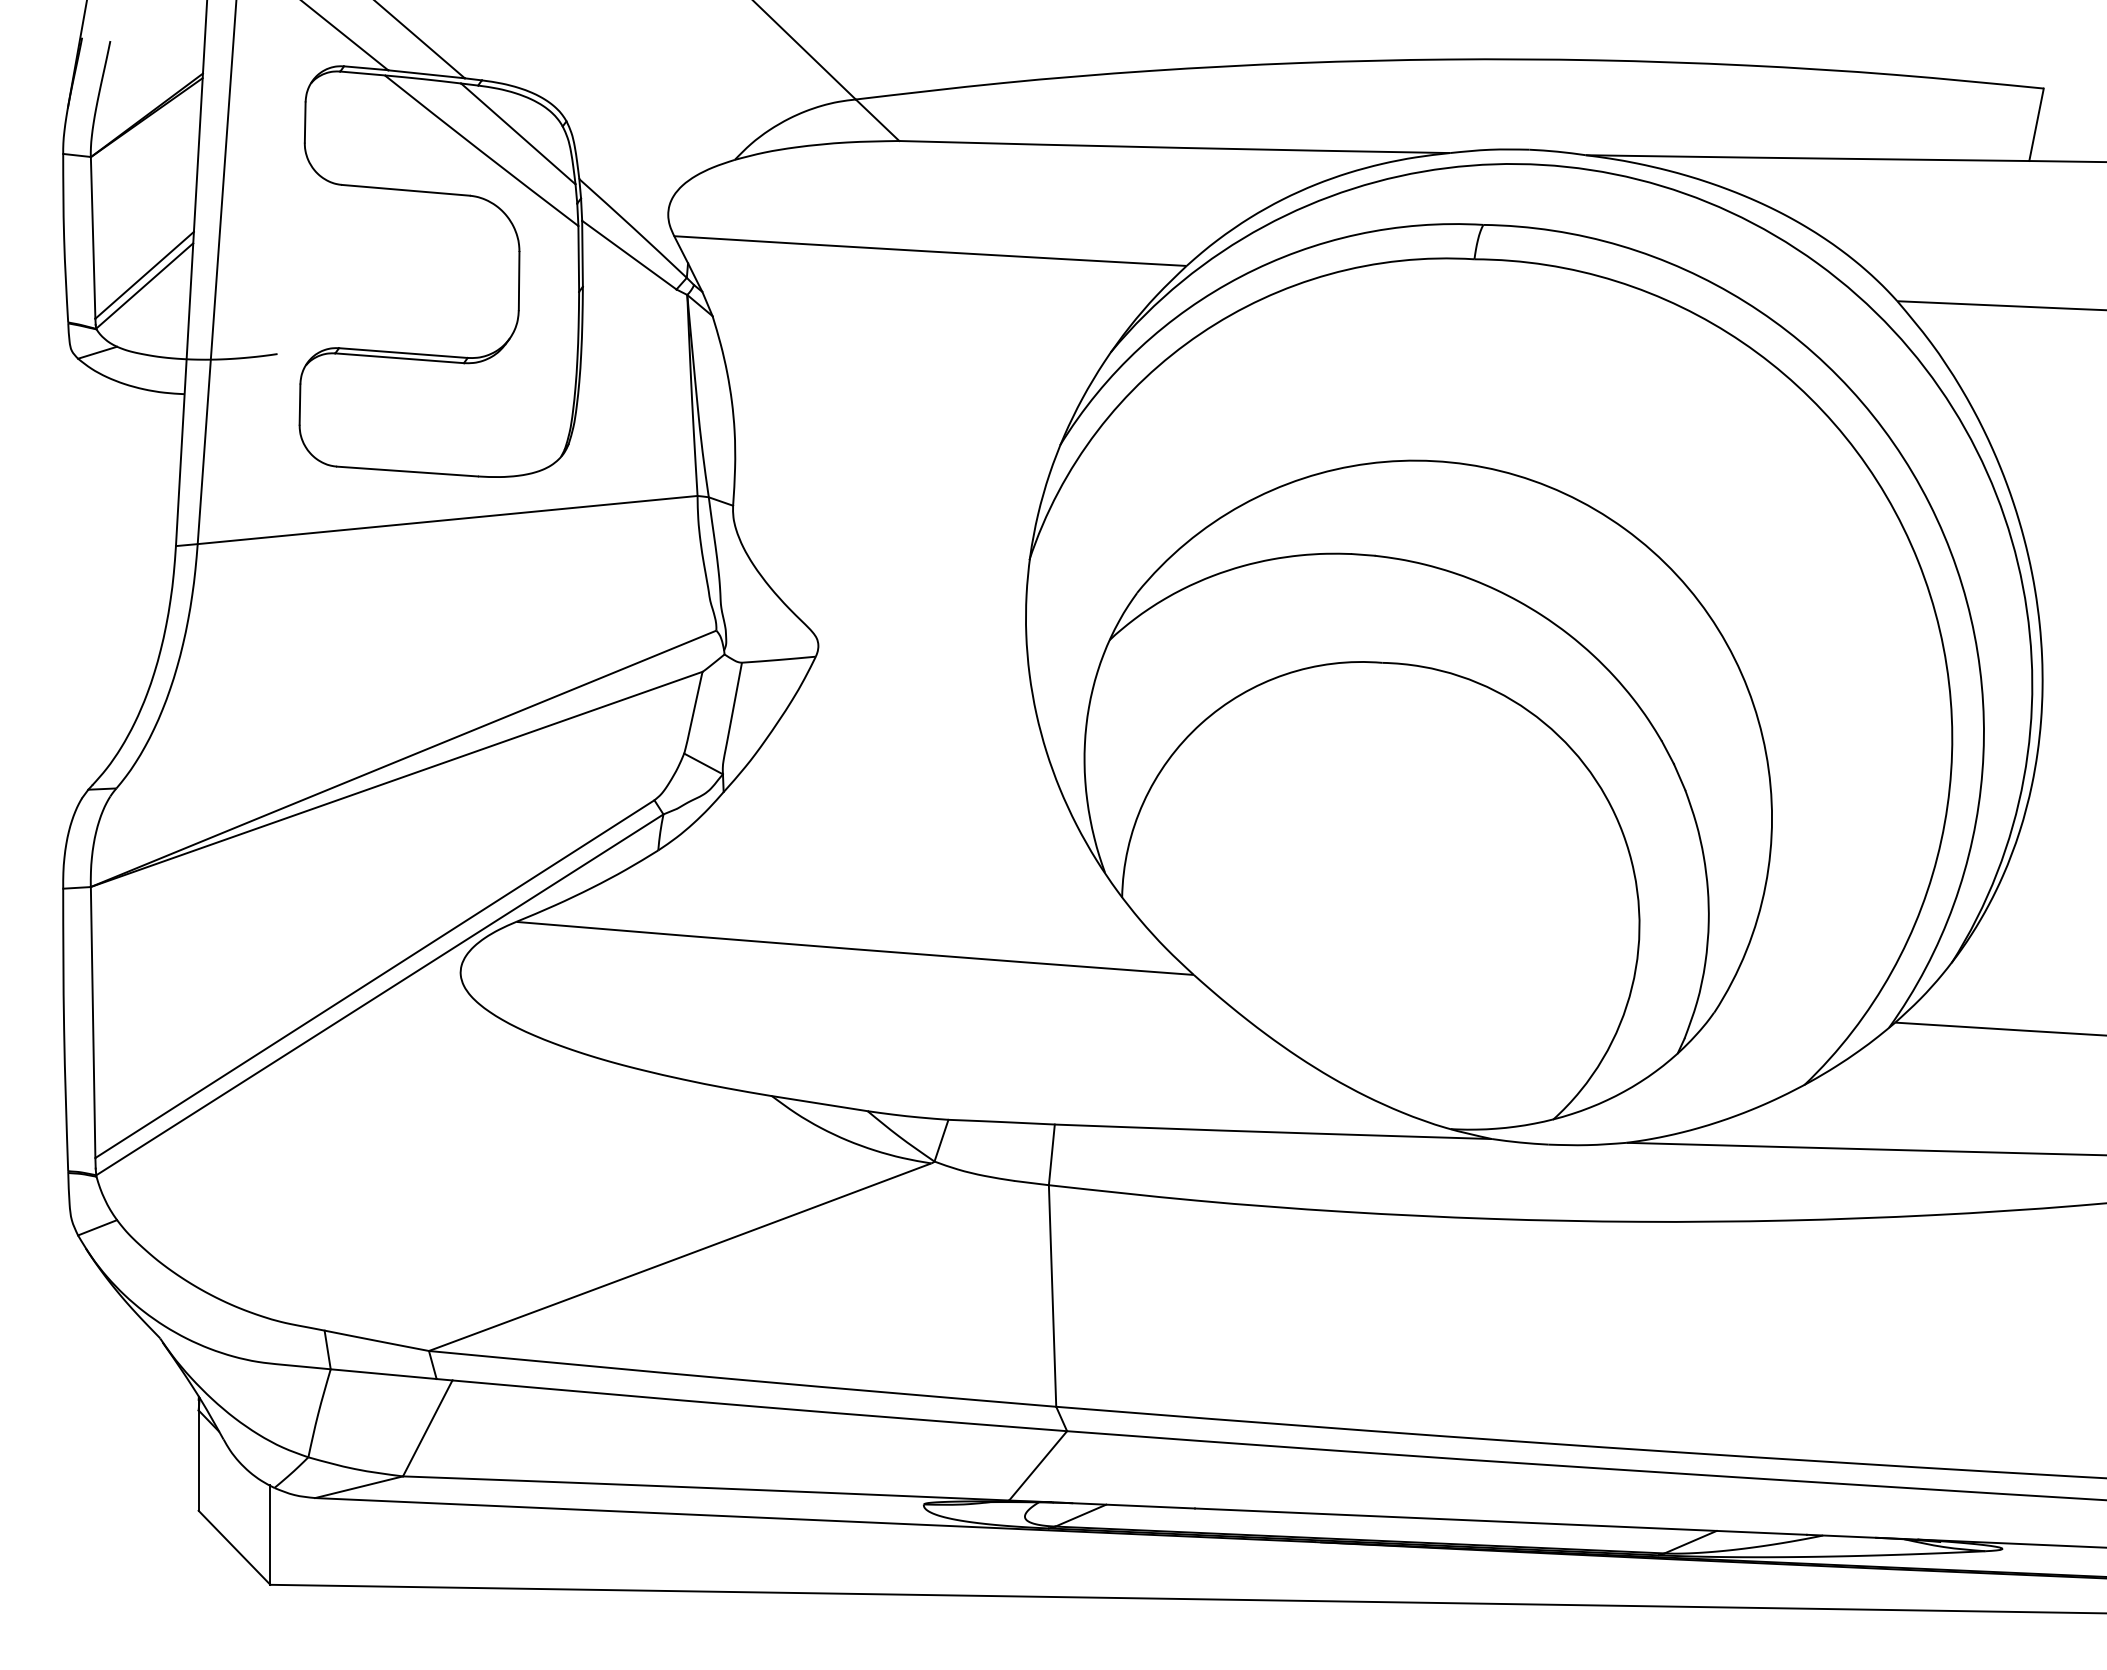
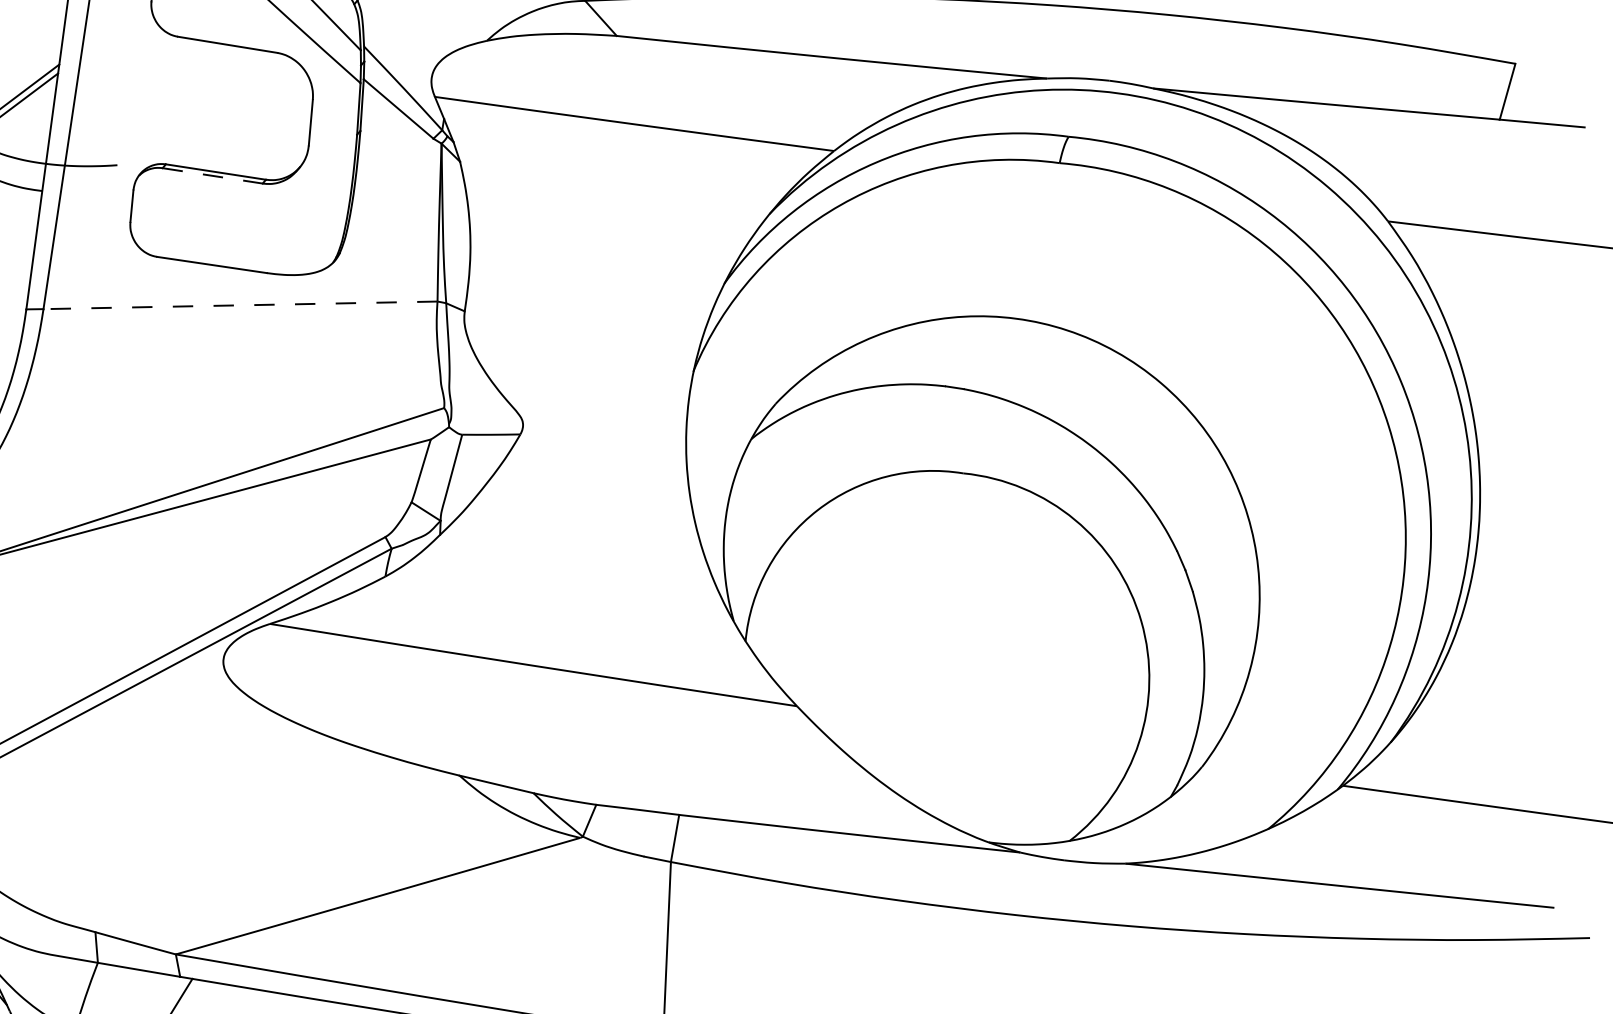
line: (399, 358) -> (212, 176), solid -> dashed
line: (447, 520) -> (240, 305), solid -> dashed

